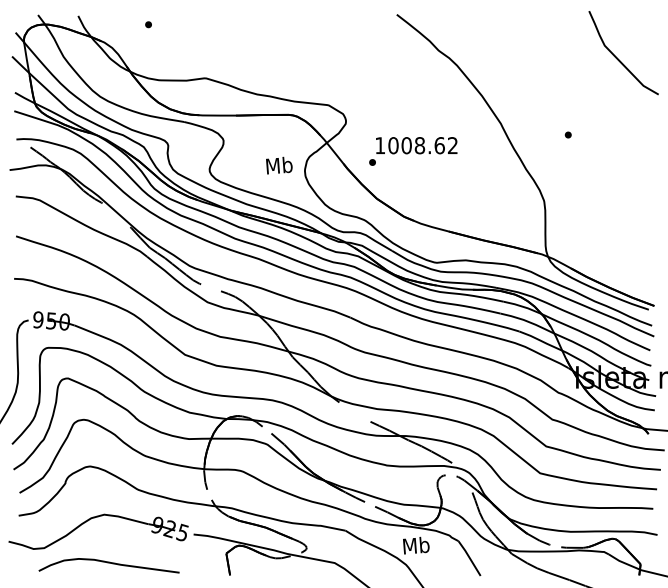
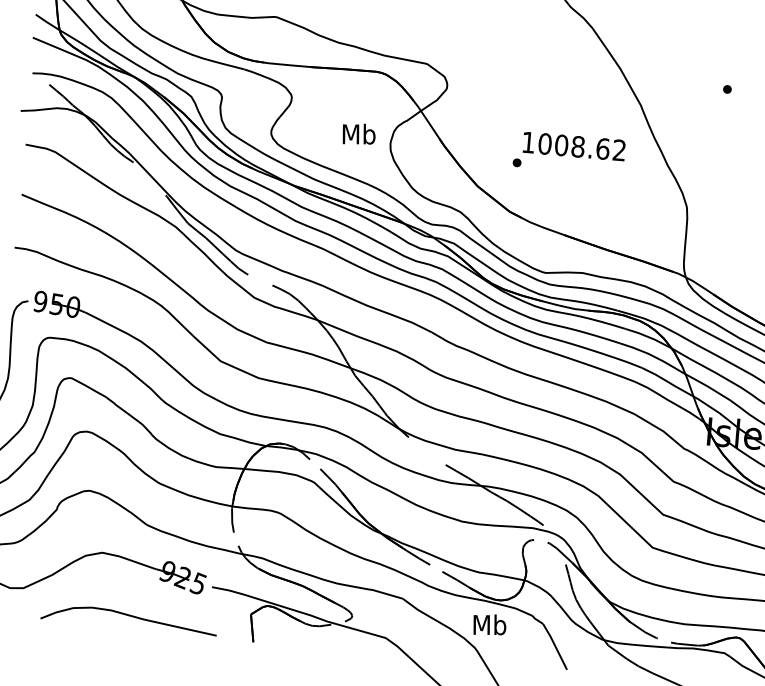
part: (567, 134) -> (726, 88), moved
text: (413, 151) -> (569, 153), moved
curve: (108, 563) -> (128, 616), moved

